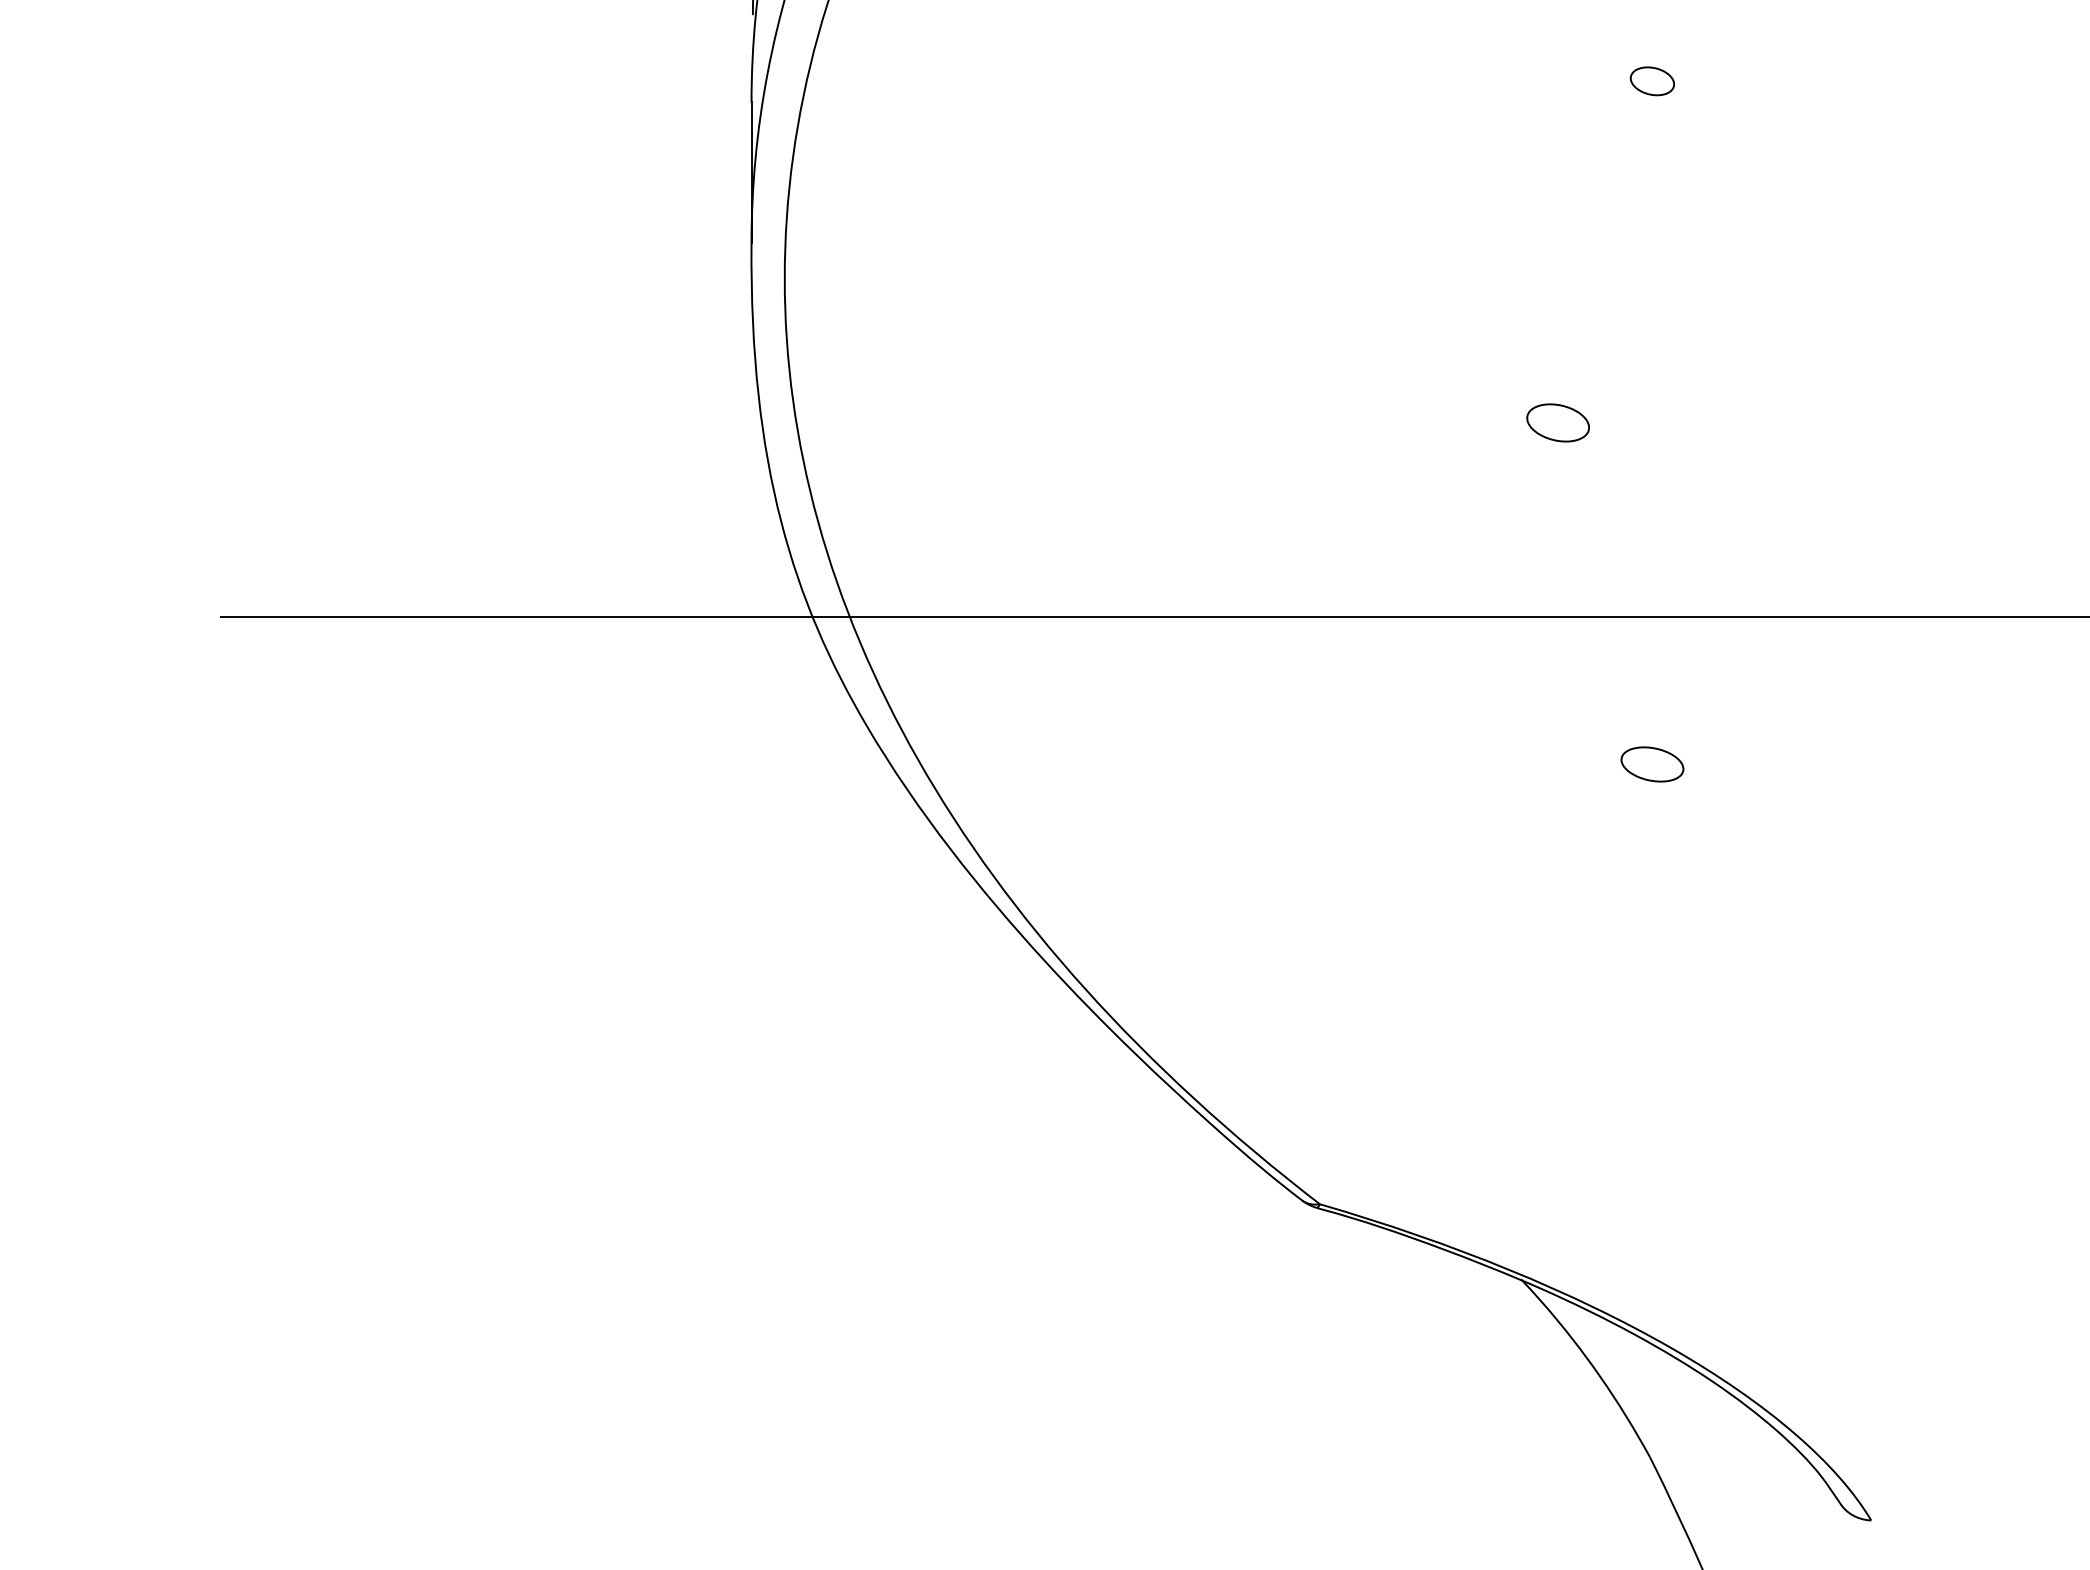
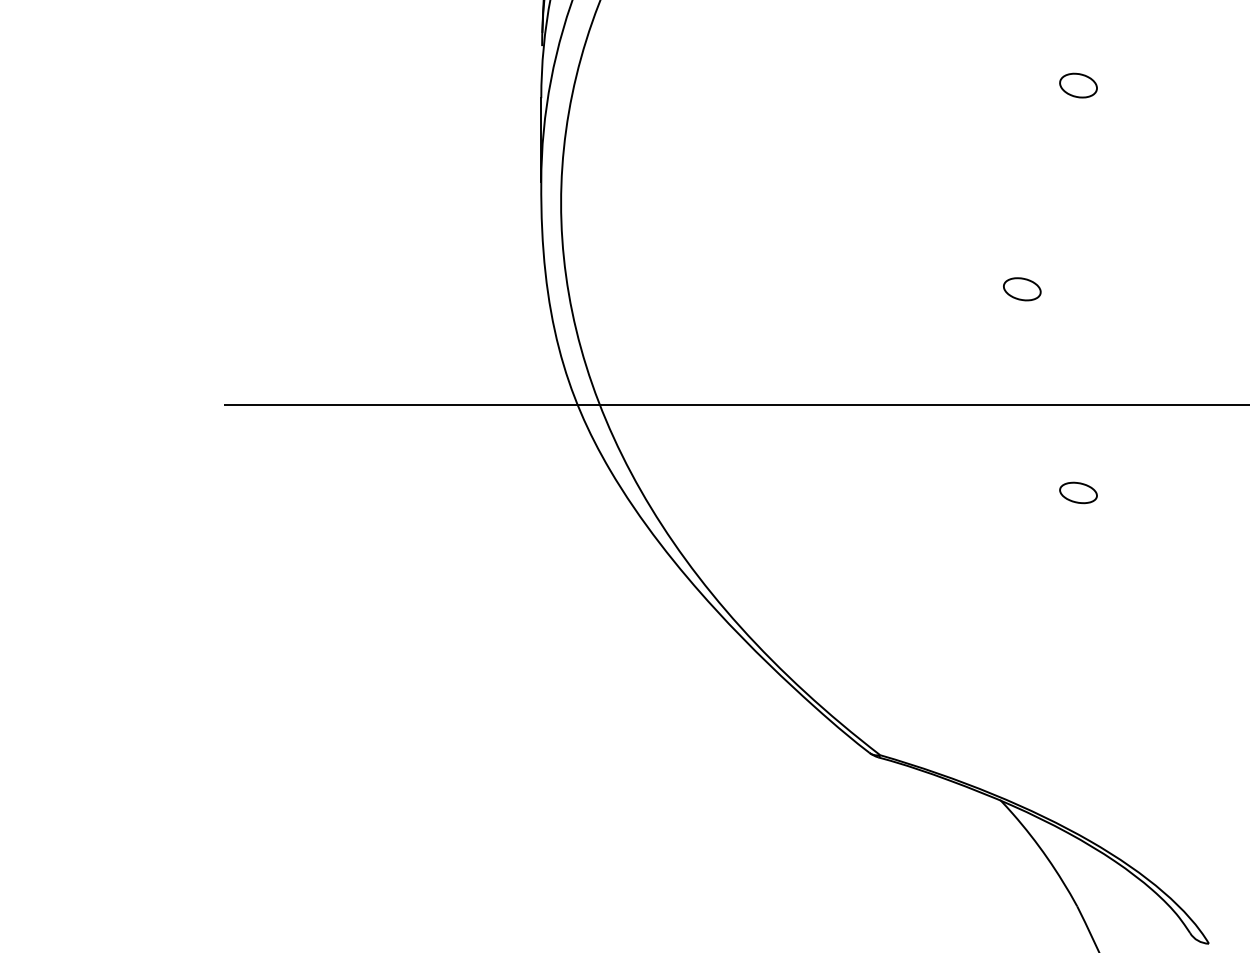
part: (1652, 81) -> (1078, 85), size x1.43

